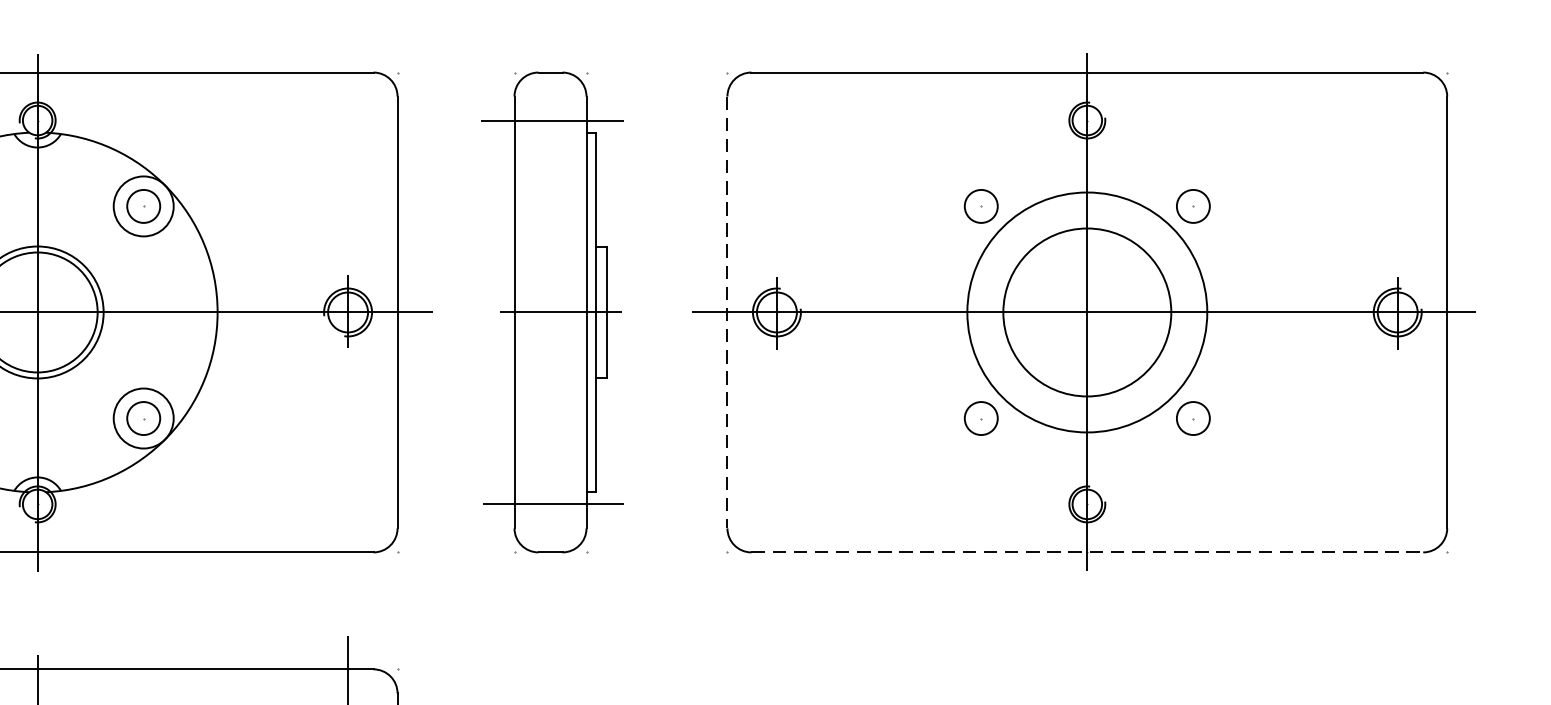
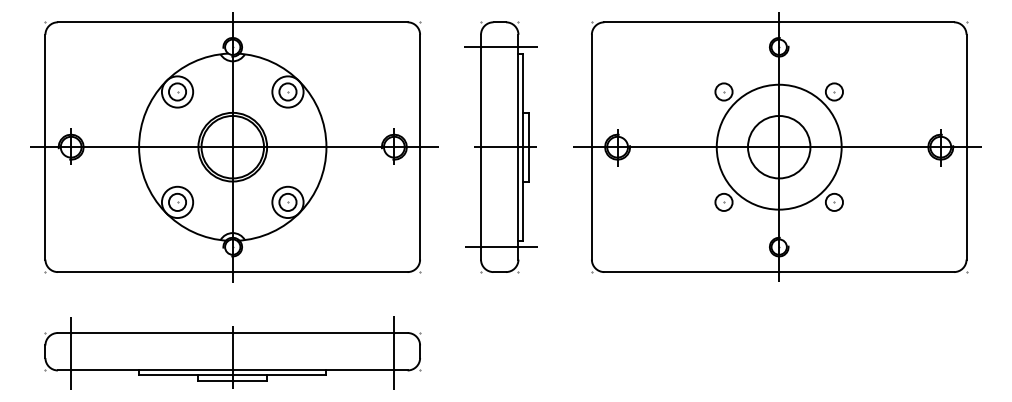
circle: (1085, 311) -> (778, 146), size x0.71
line: (726, 313) -> (591, 147), dashed -> solid
line: (1087, 553) -> (779, 272), dashed -> solid

